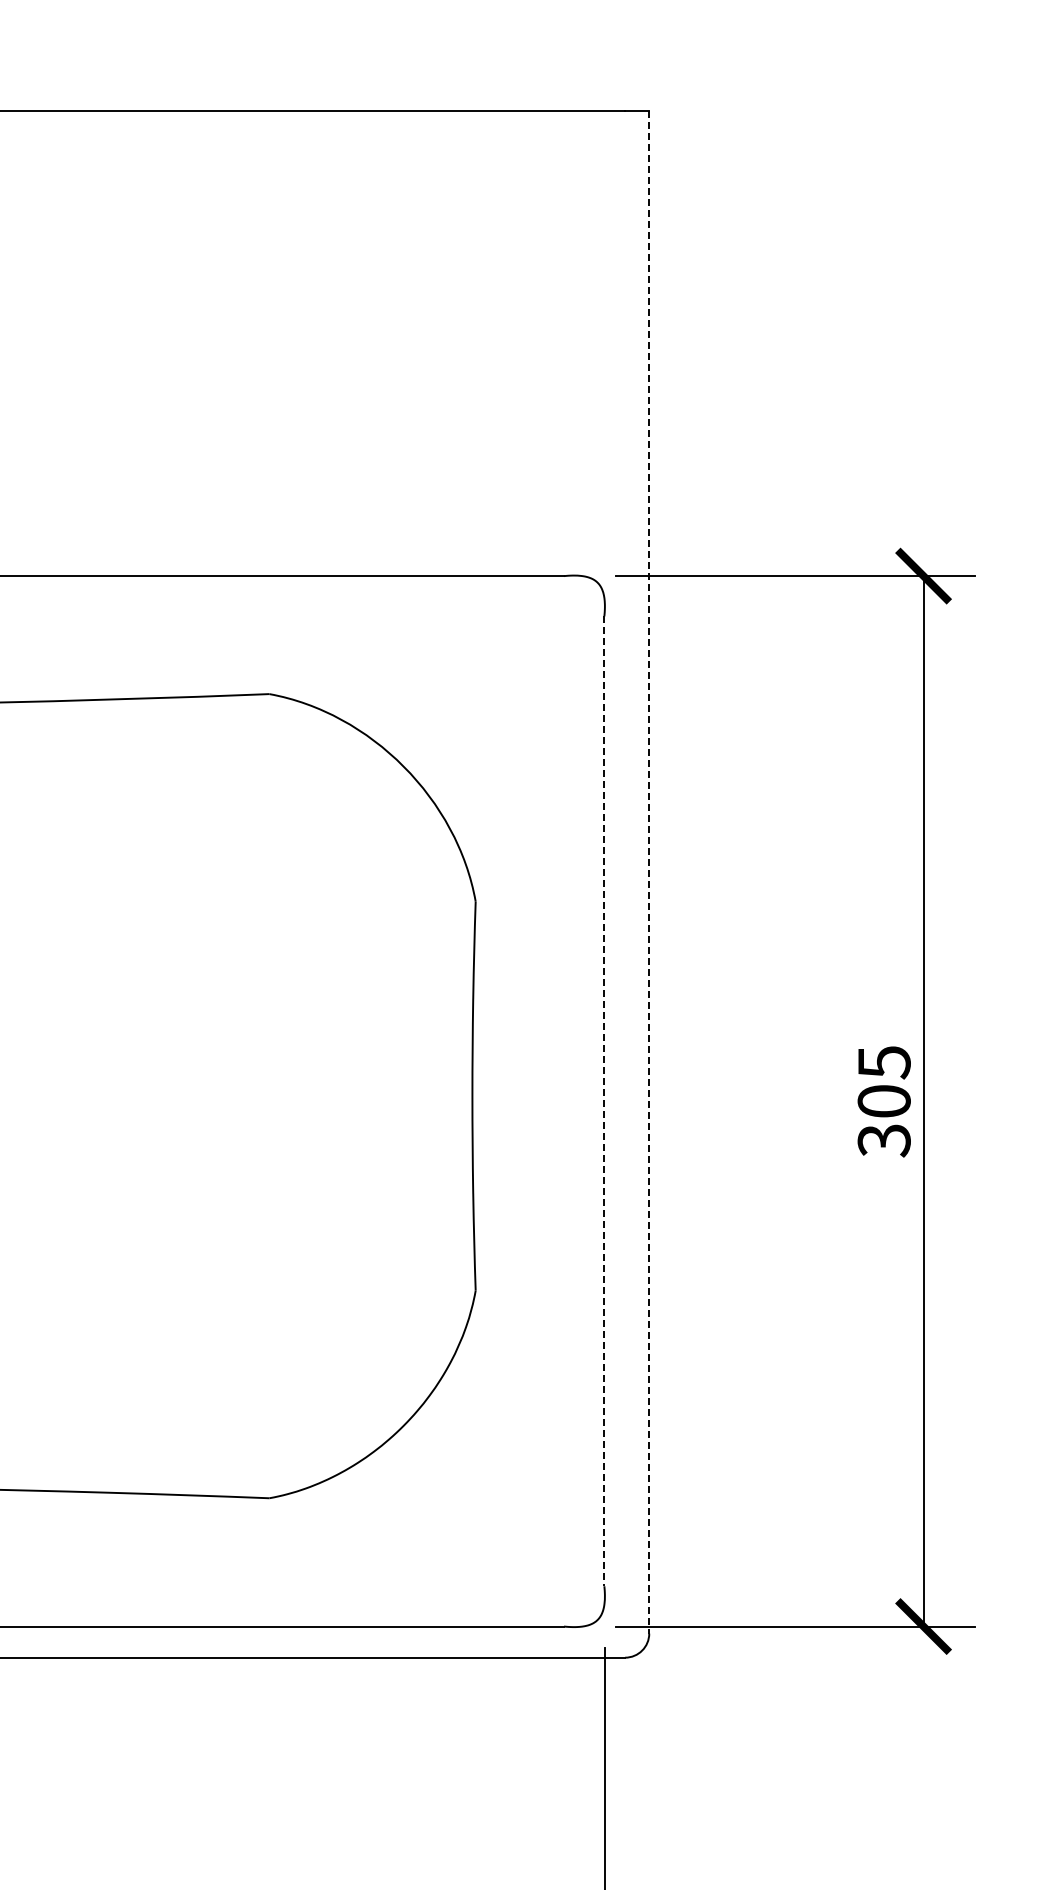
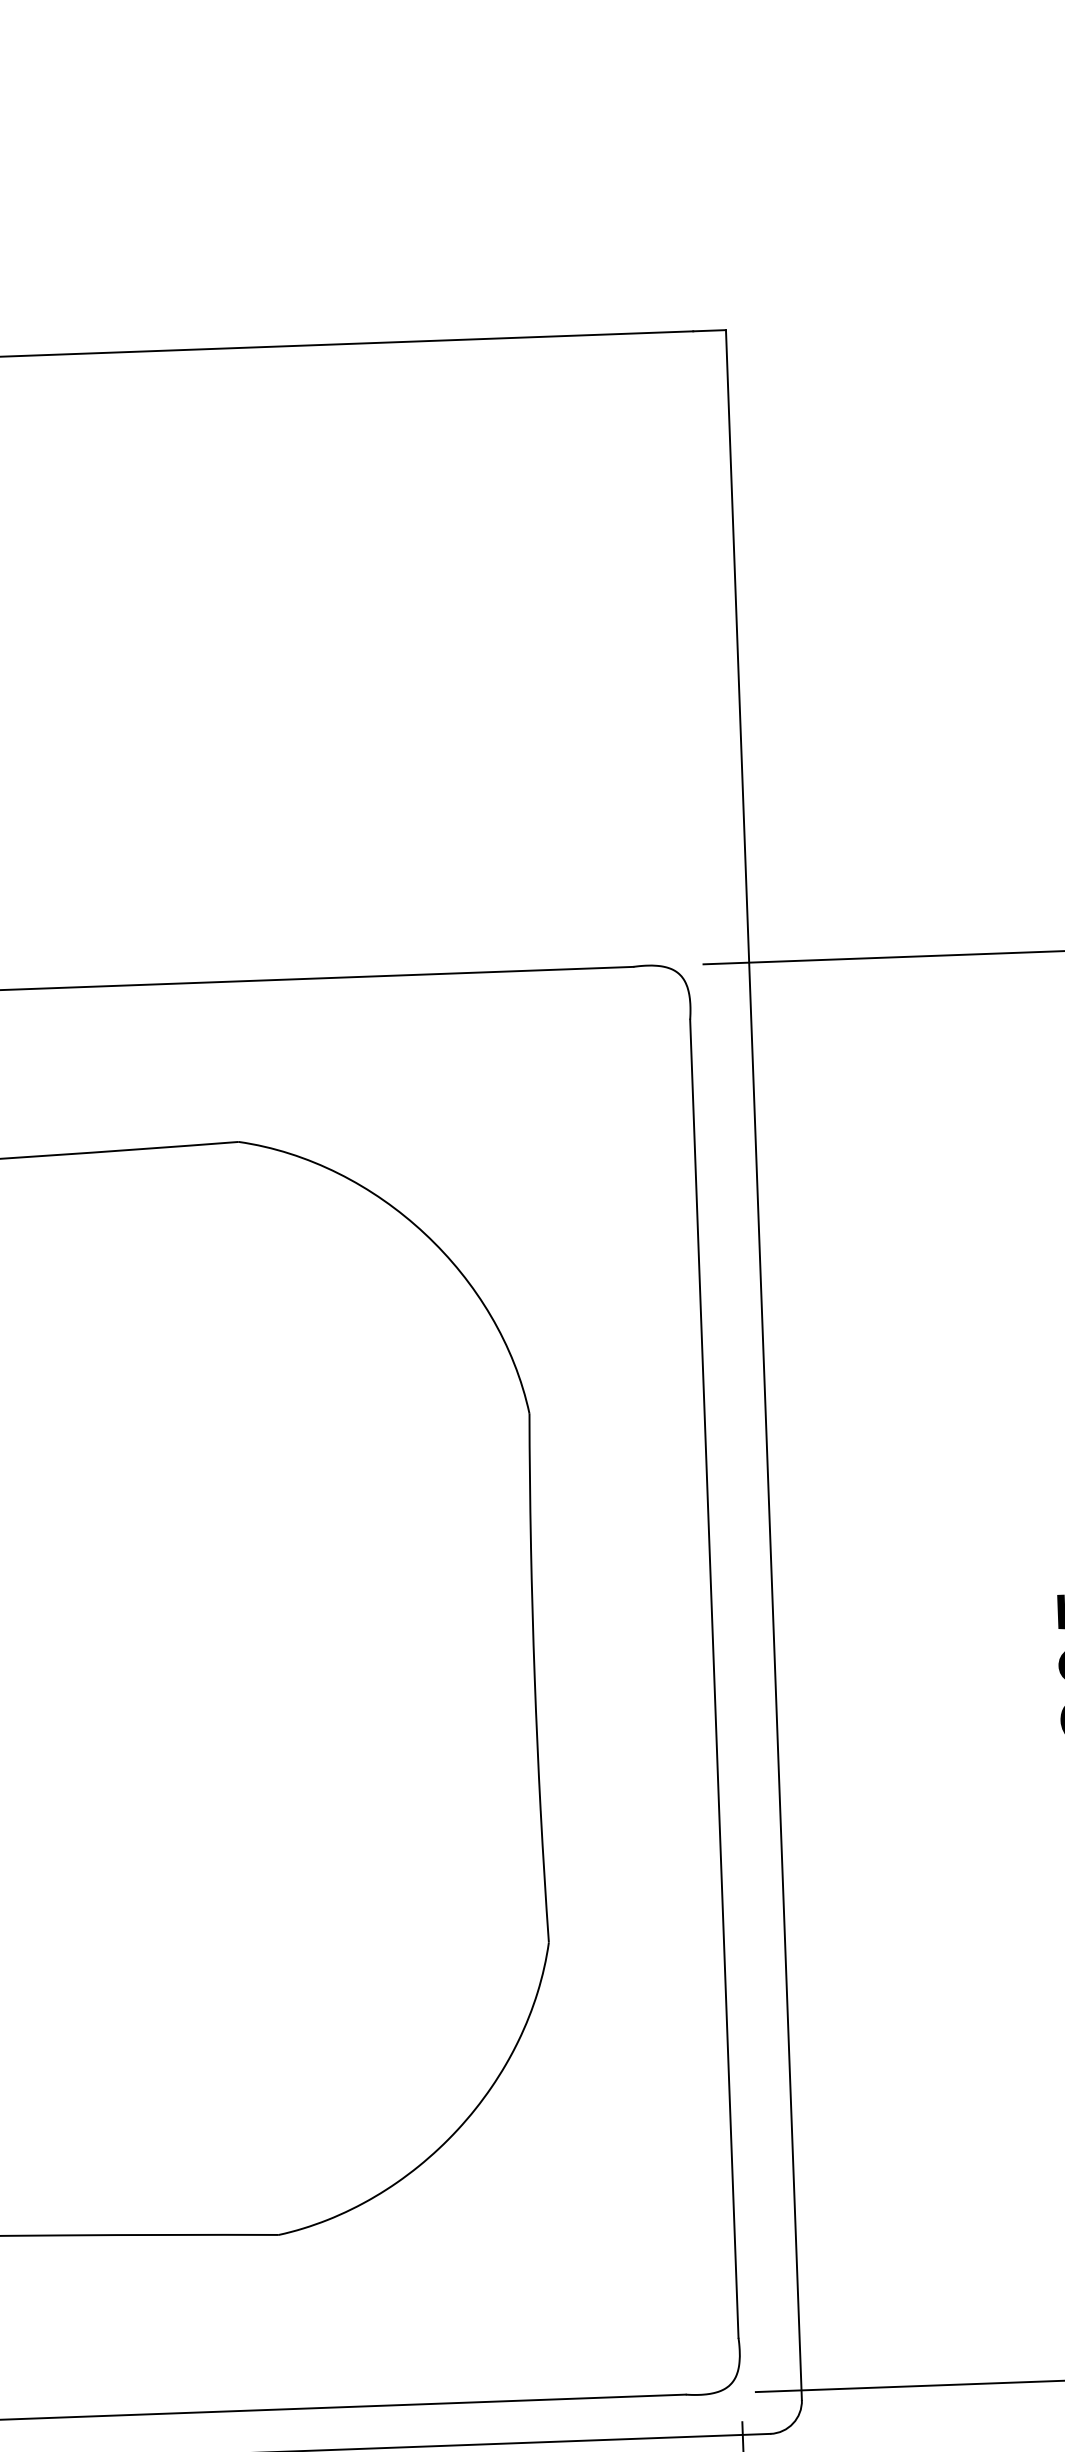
line: (649, 872) -> (764, 1365), dashed -> solid
line: (604, 1101) -> (714, 1678), dashed -> solid

